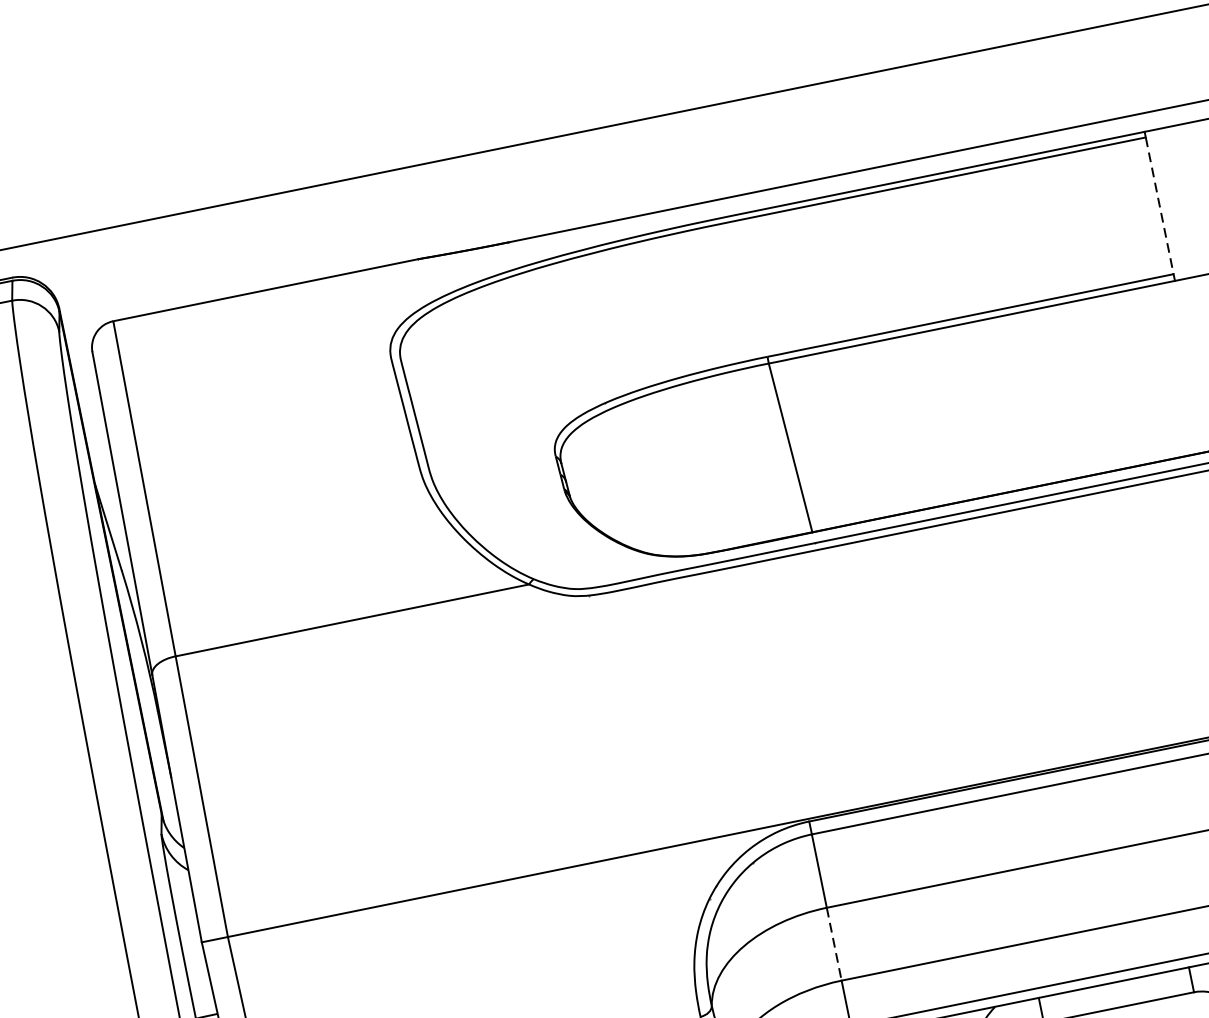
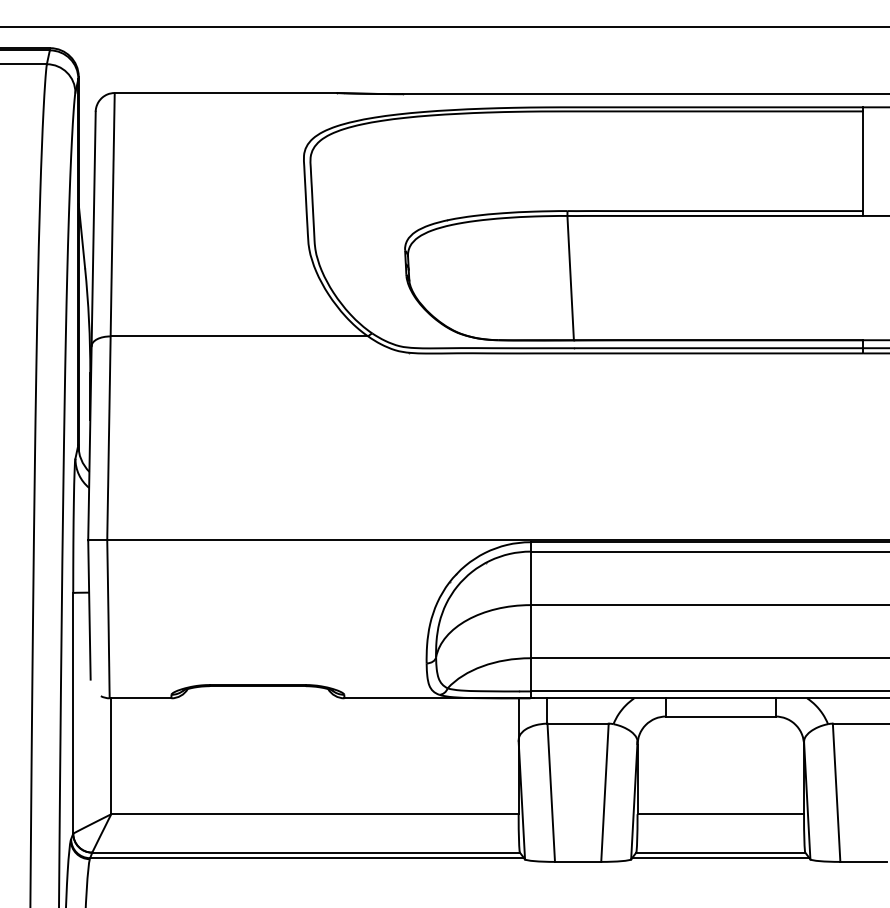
line: (1159, 206) -> (863, 161), dashed -> solid
line: (834, 944) -> (530, 631), dashed -> solid

